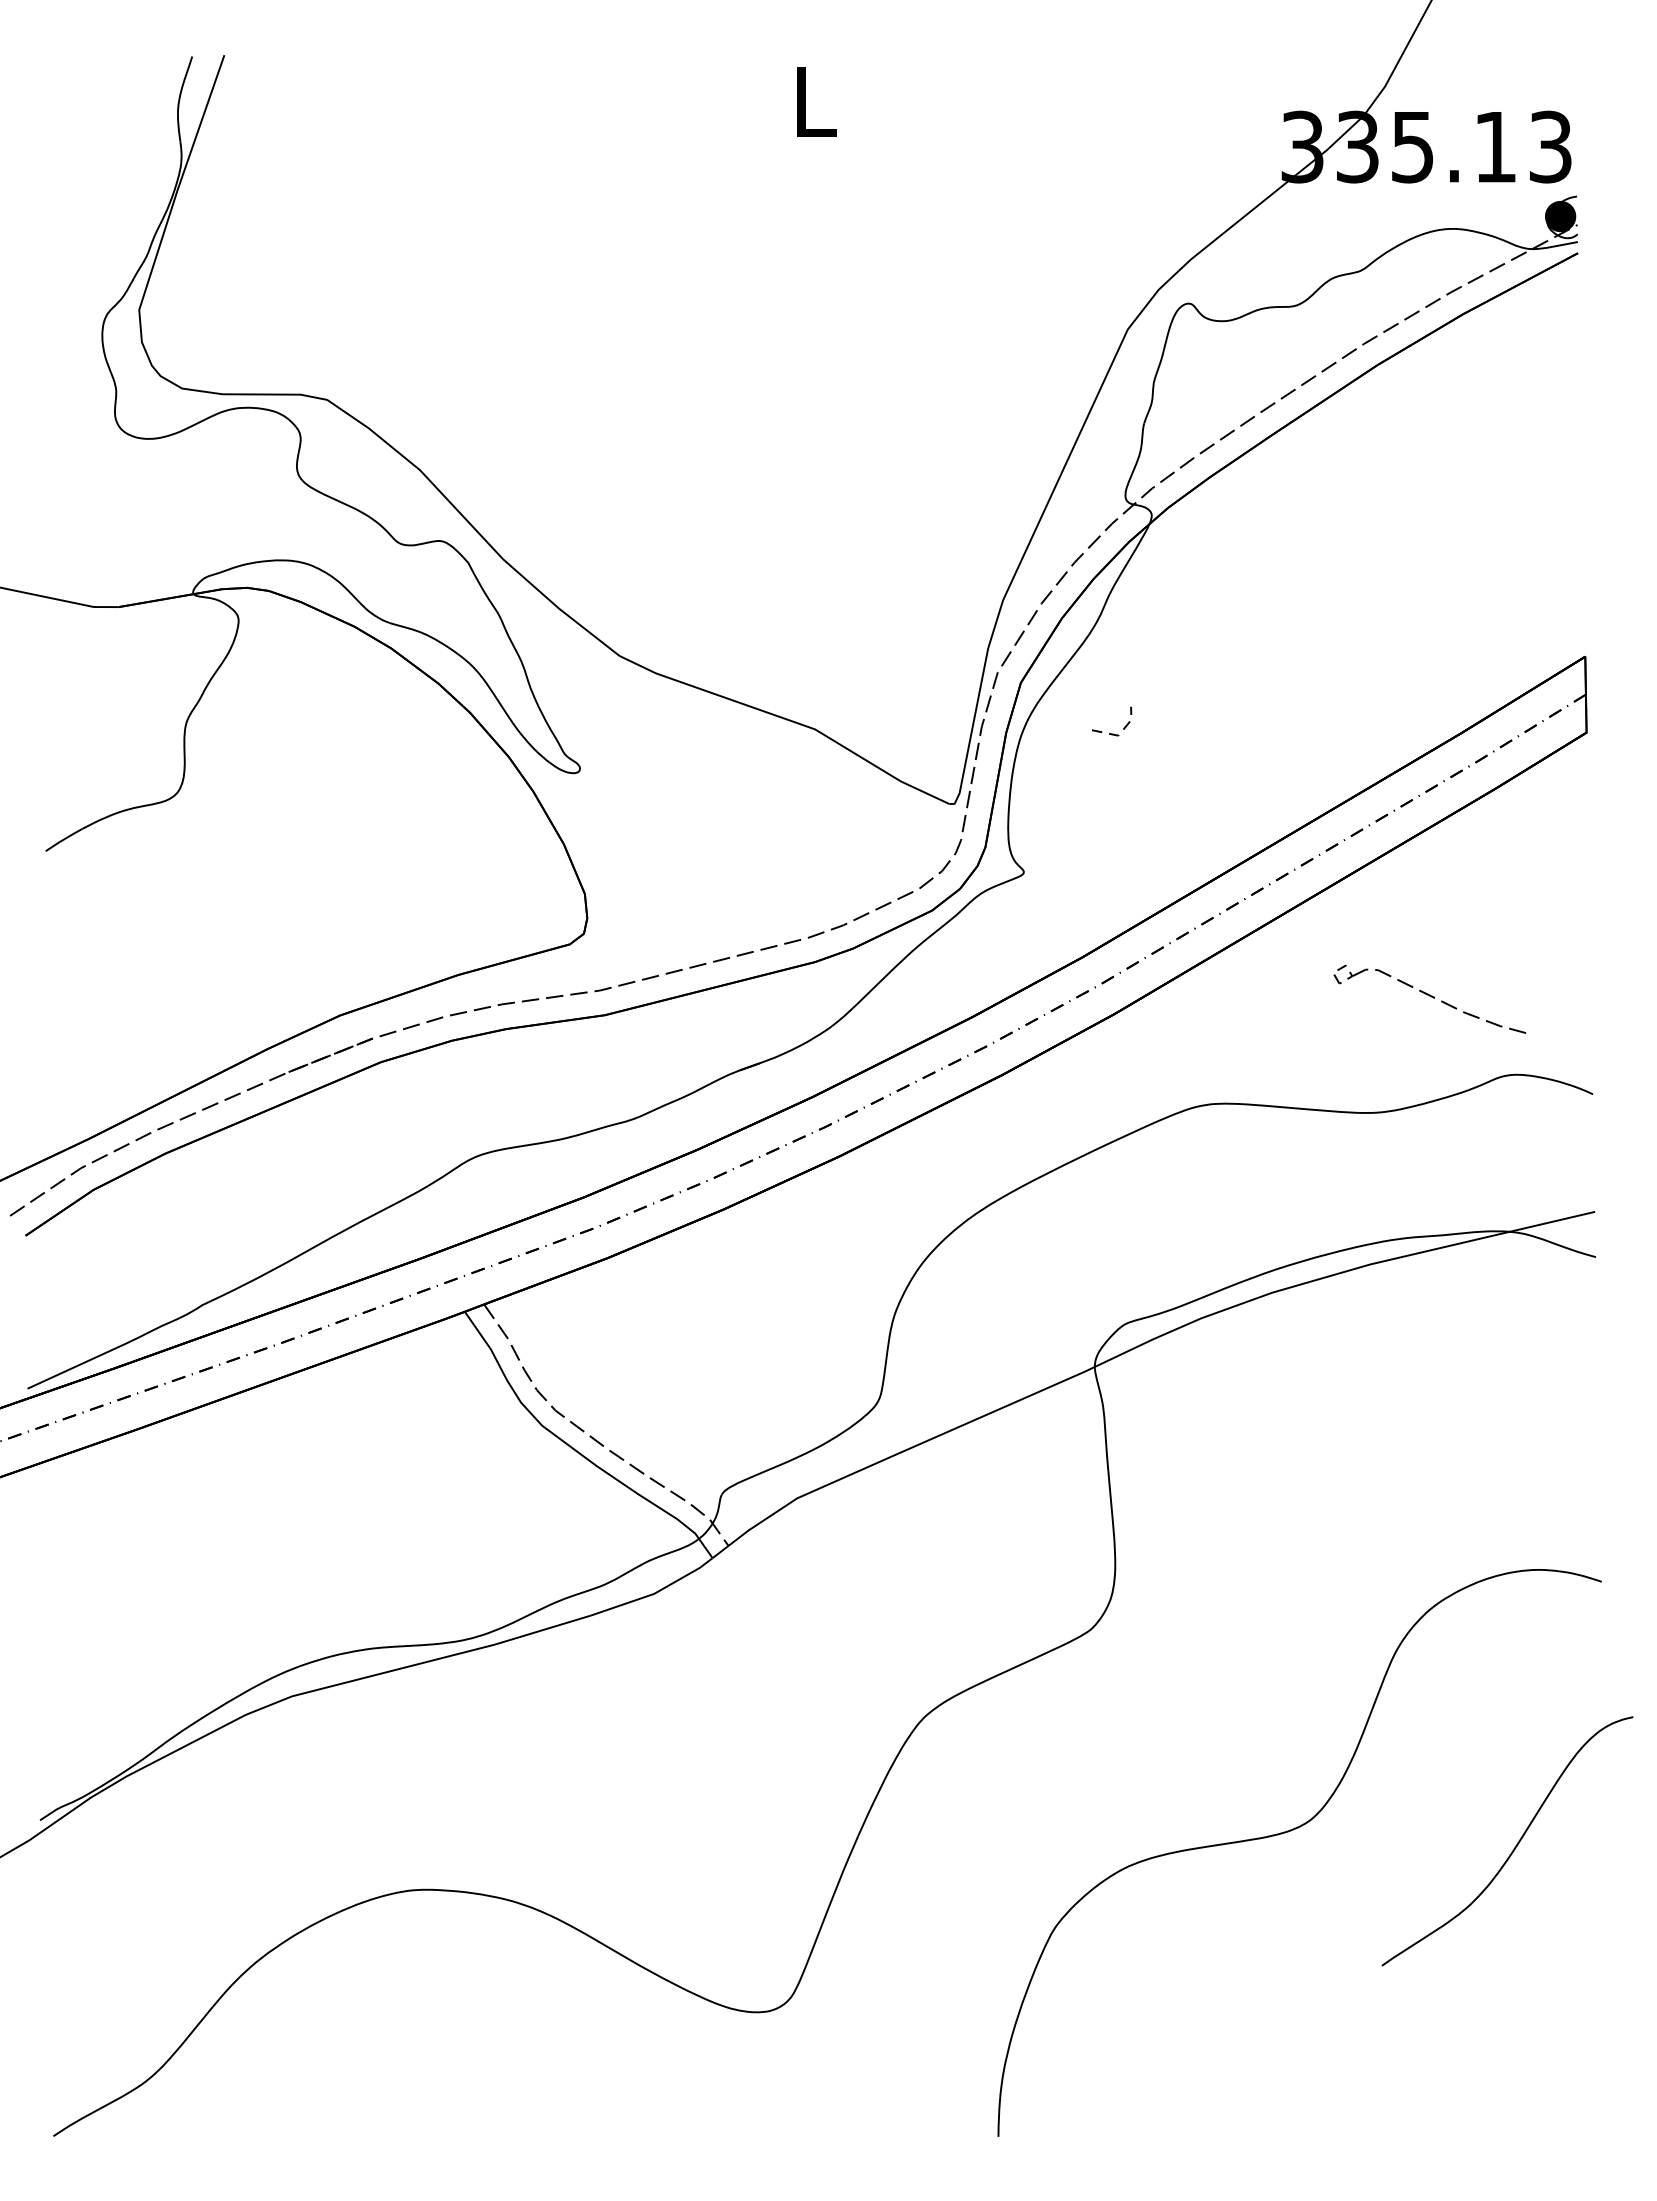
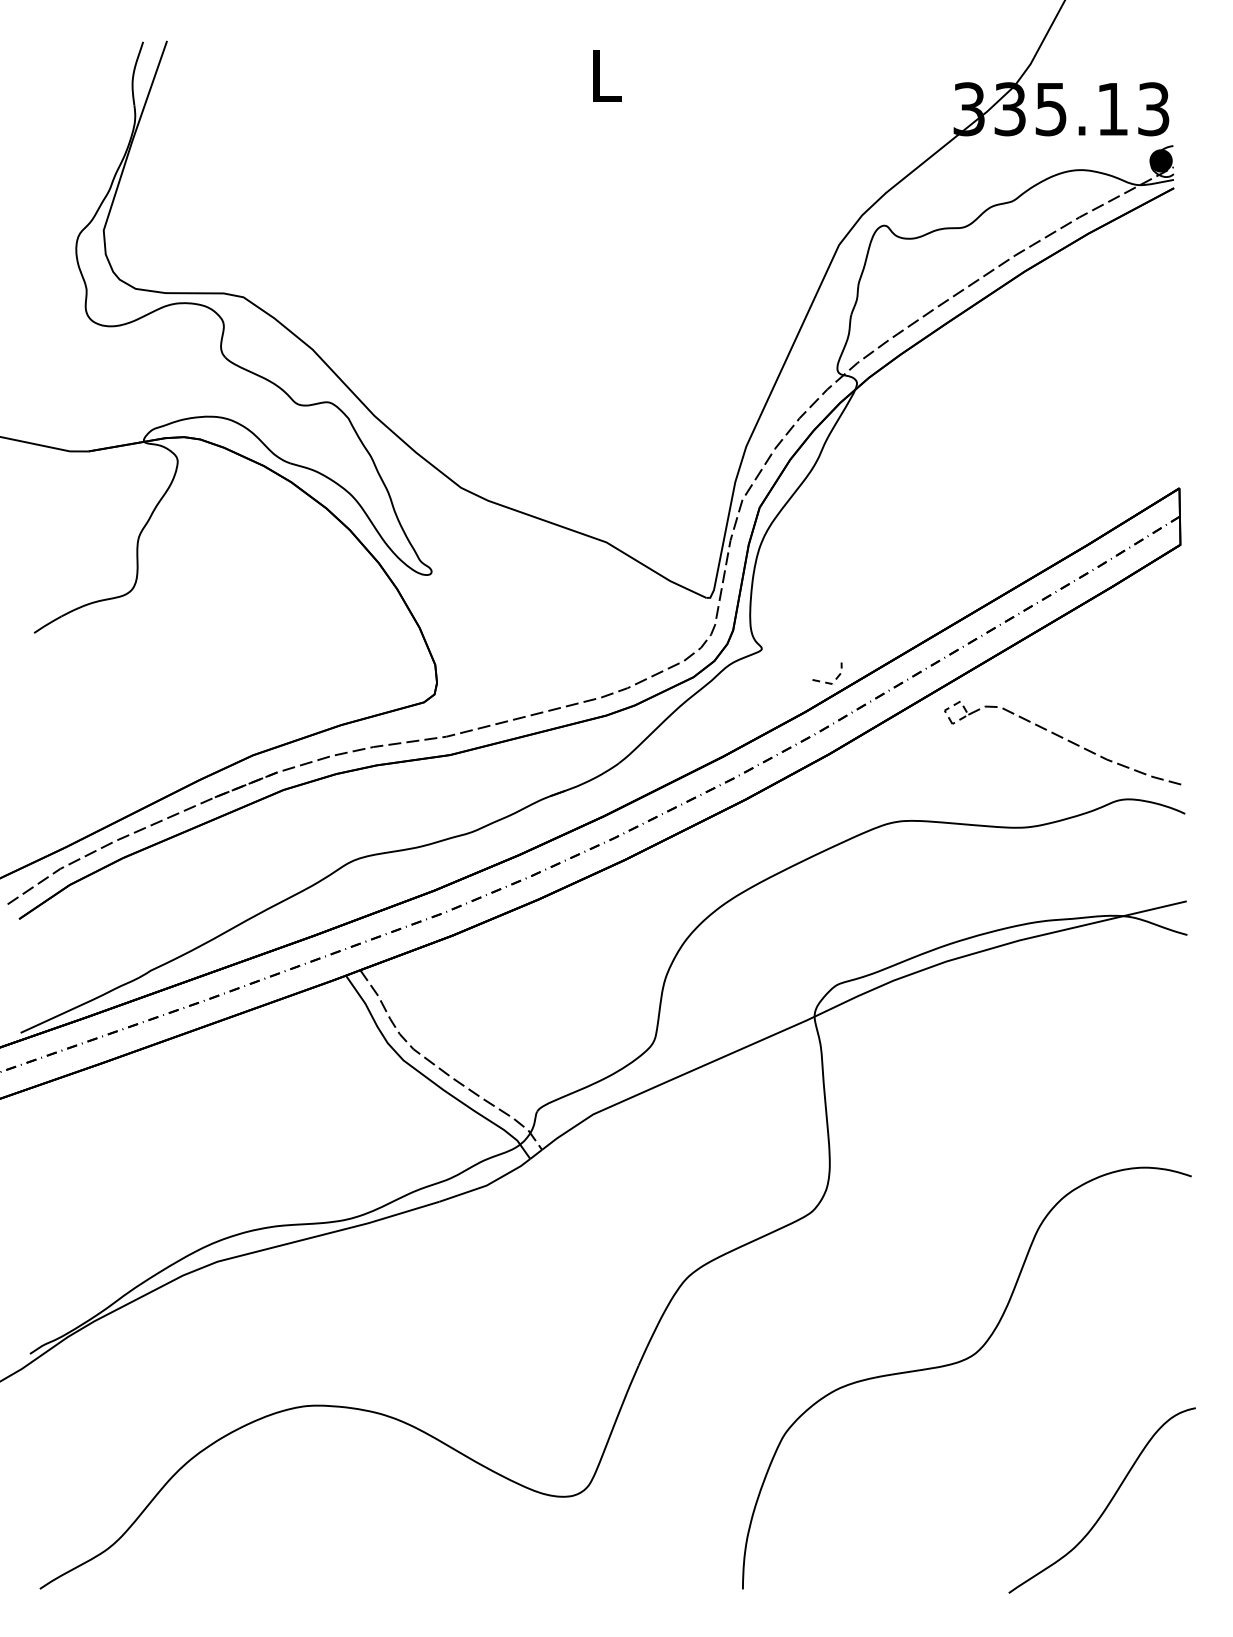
line: (1112, 733) -> (827, 682), moved
part: (1428, 998) -> (1062, 742), size x1.67
curve: (1515, 1845) -> (1108, 1503), moved

